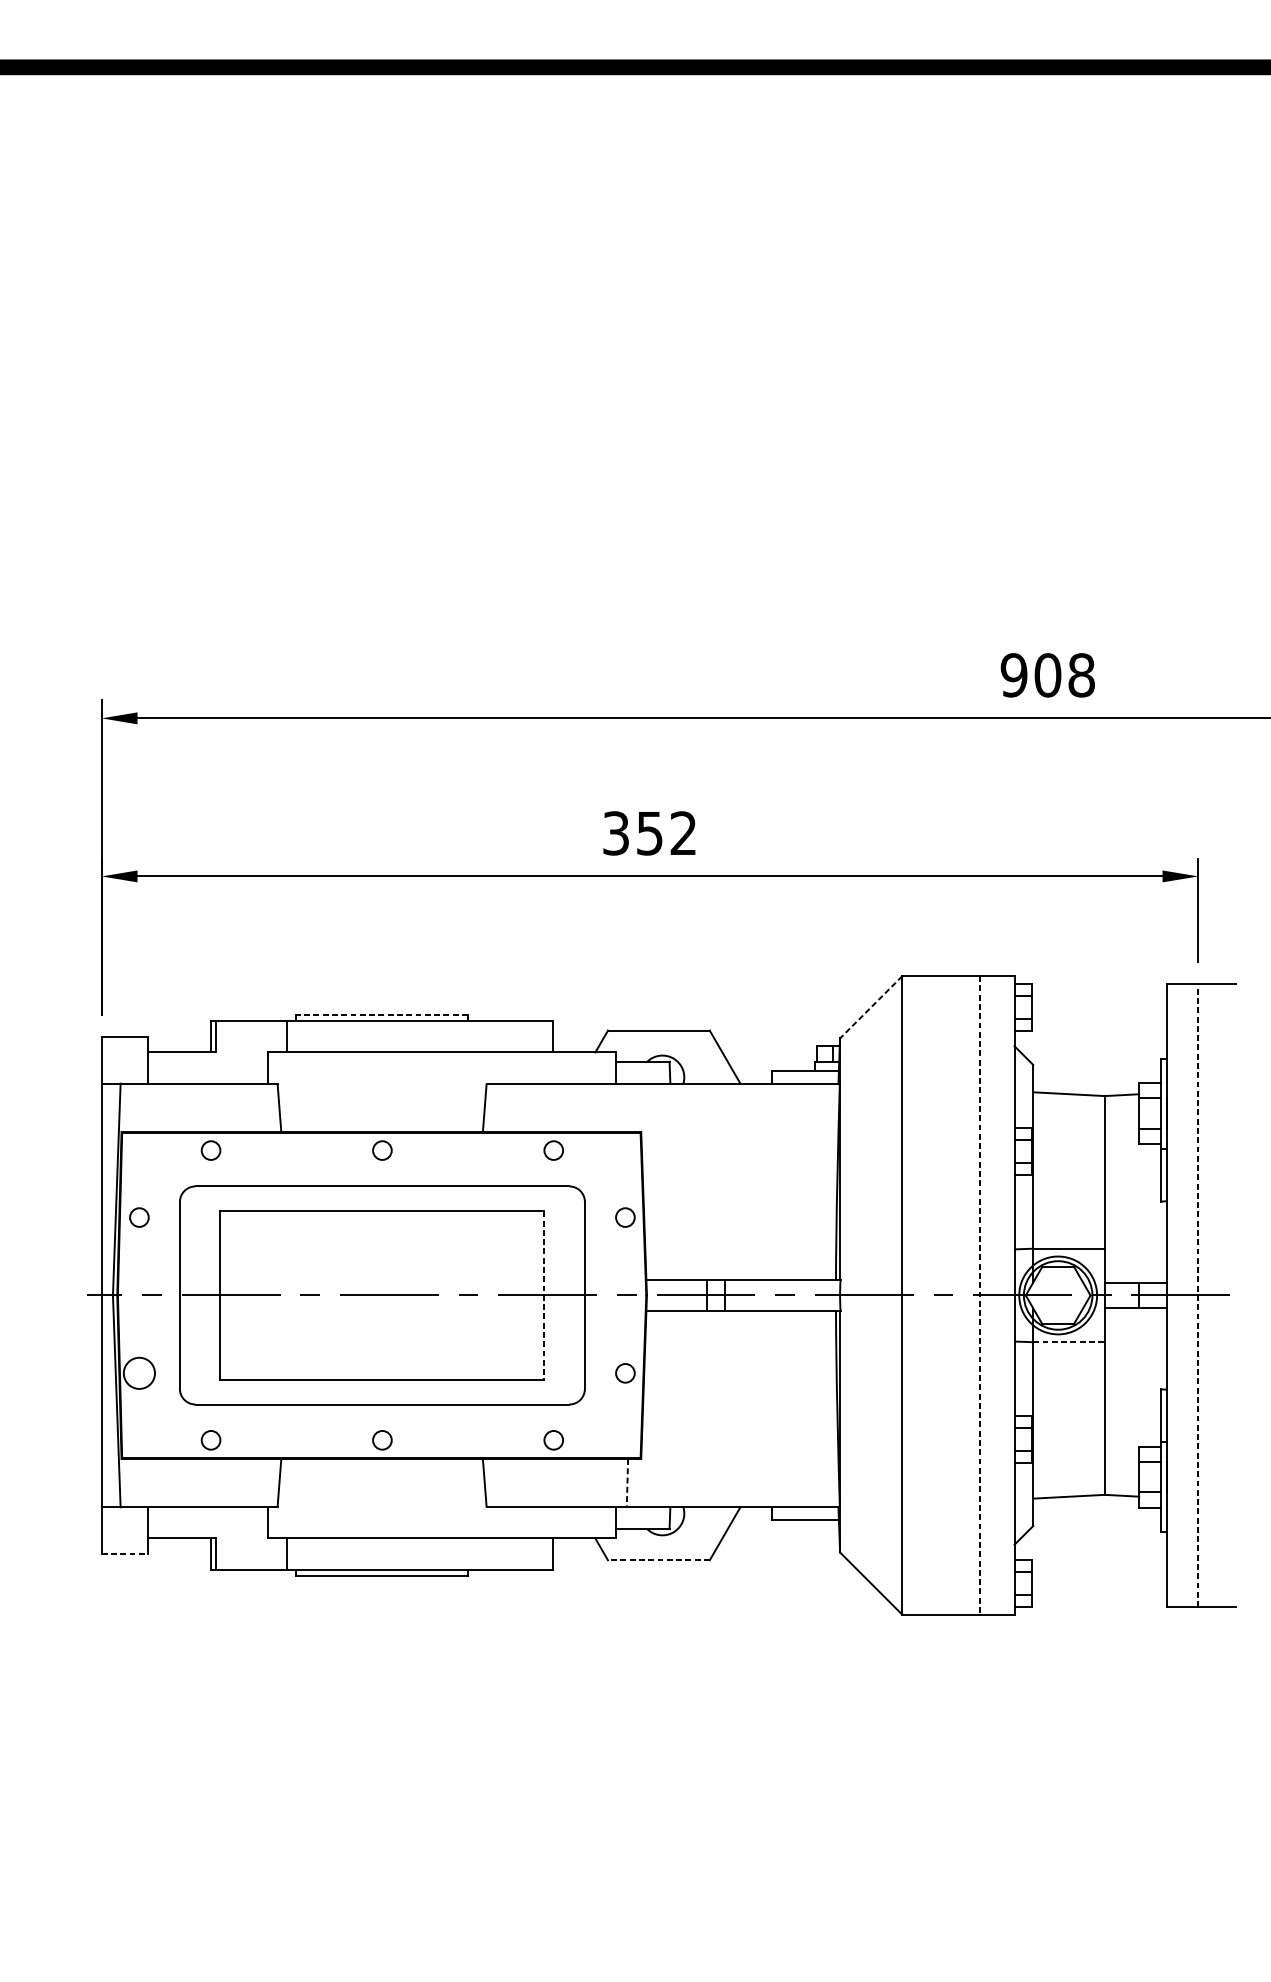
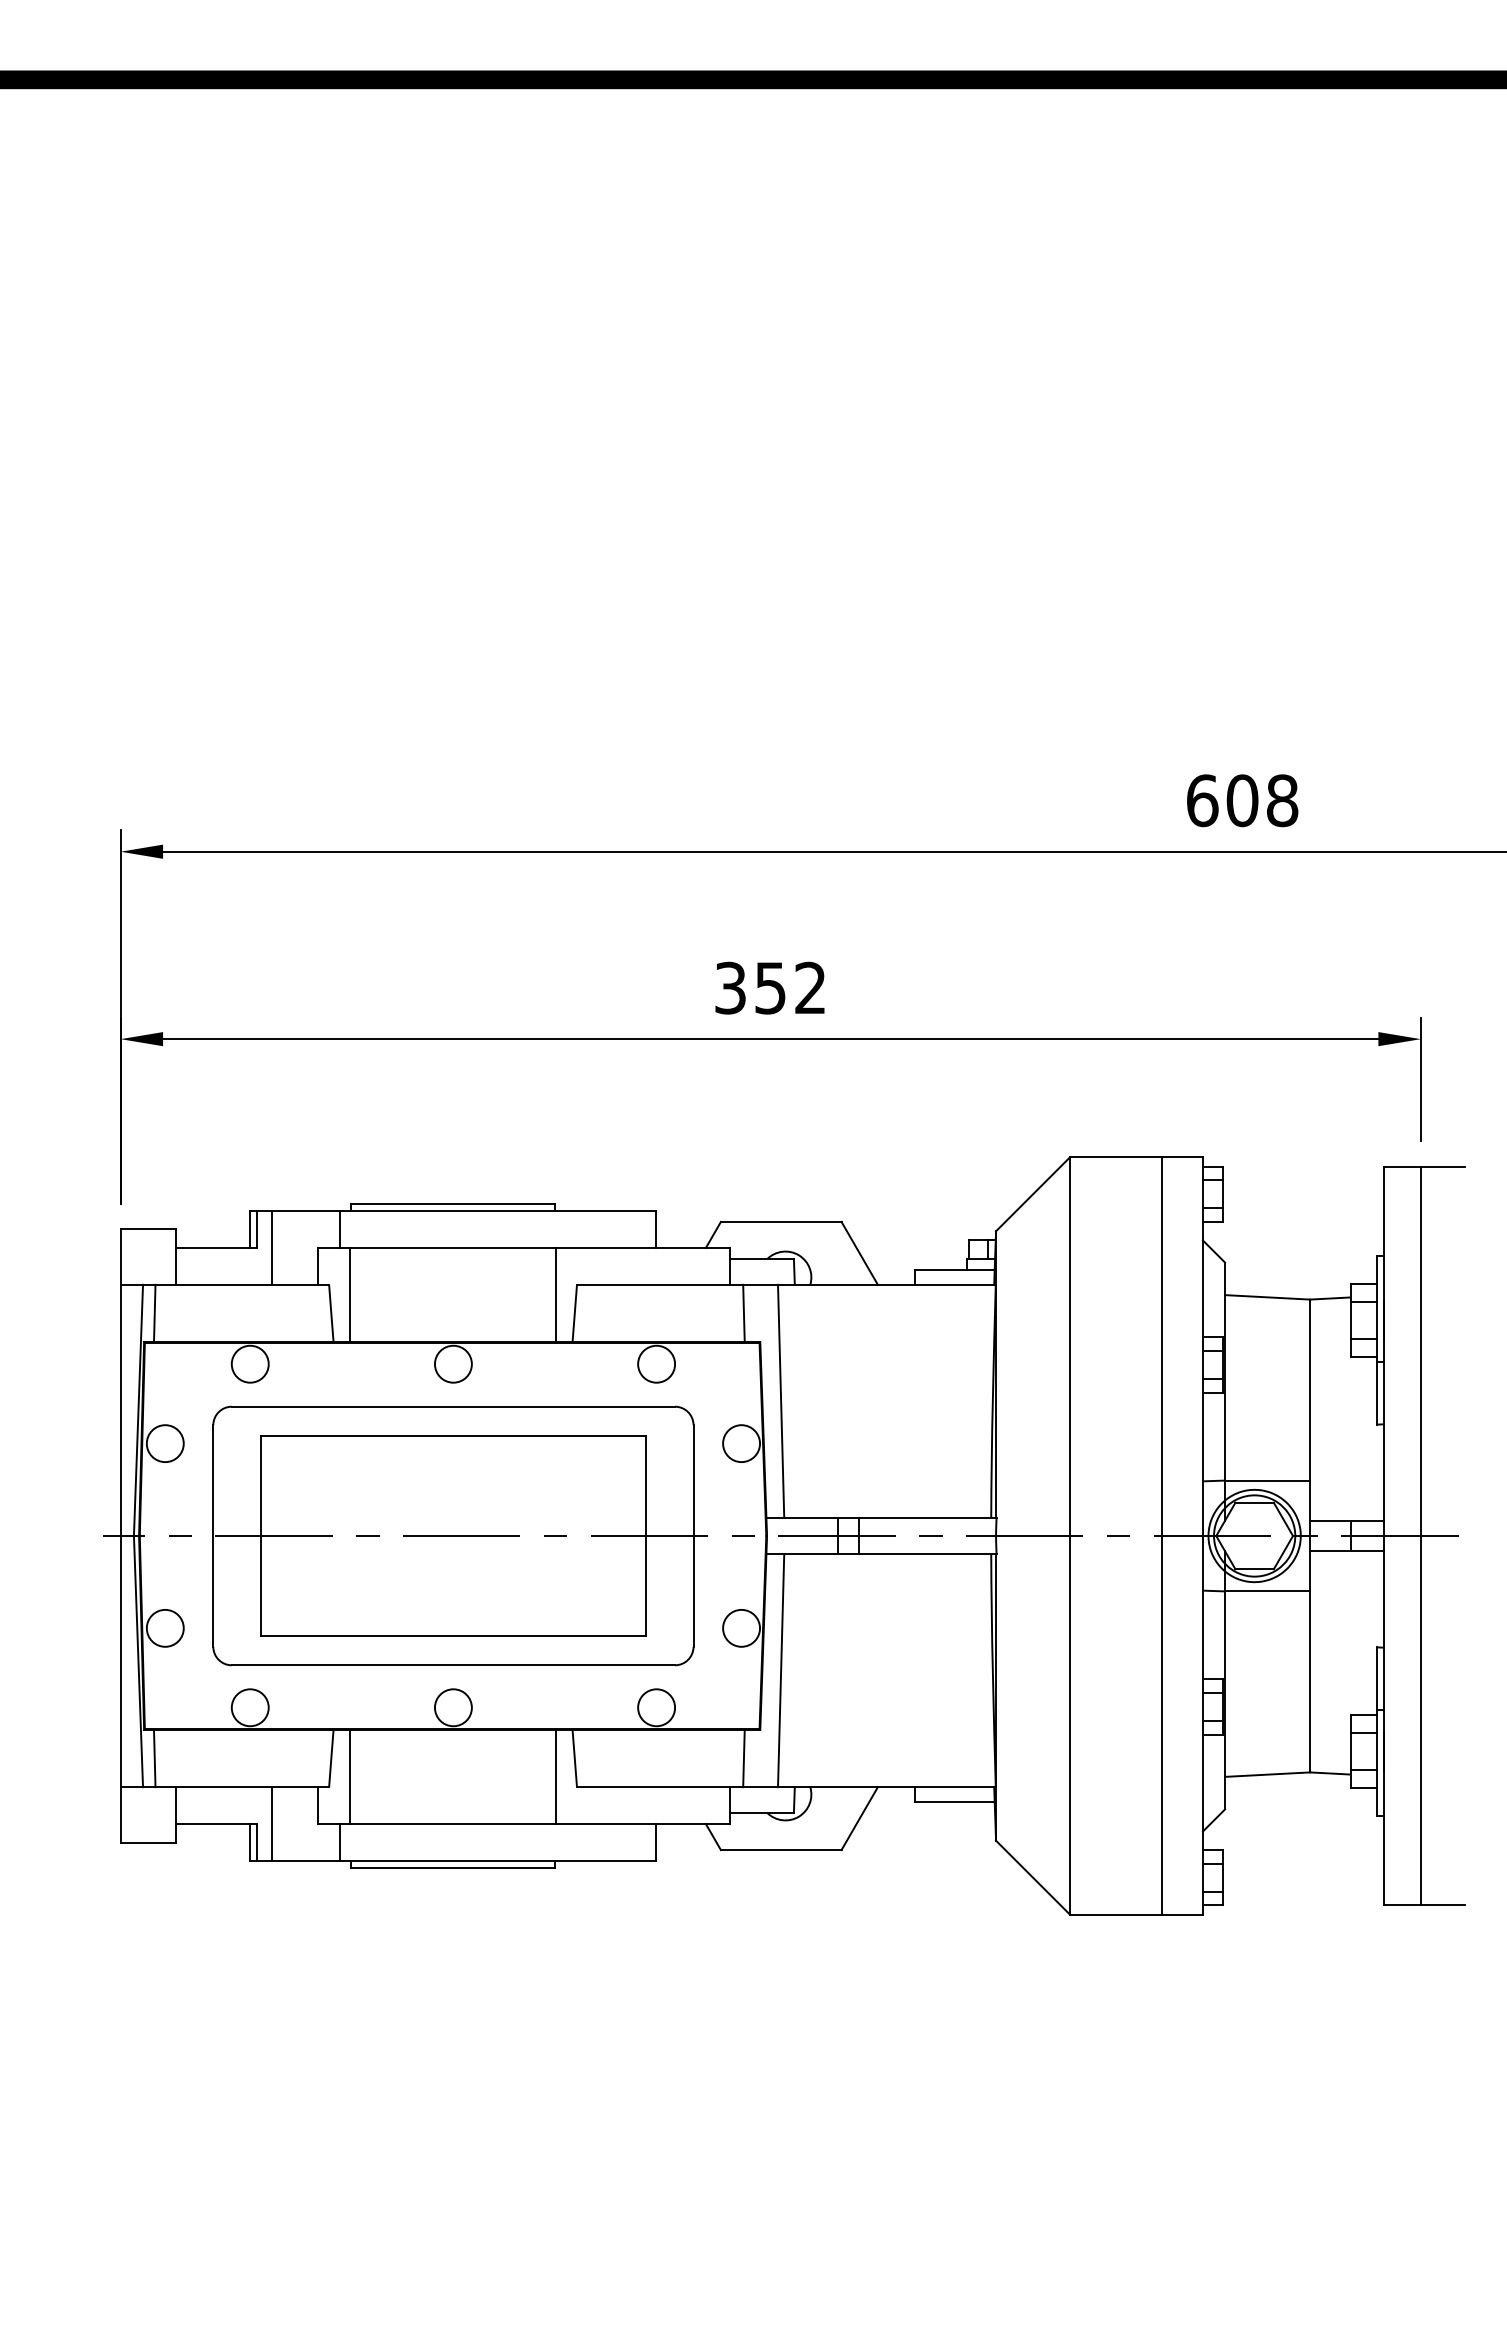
text: (1014, 675) -> (1202, 800), 908 -> 608
line: (870, 1007) -> (1032, 1194), dashed -> solid
line: (382, 1015) -> (453, 1203), dashed -> solid
line: (228, 1052) -> (271, 1247), added
line: (295, 1091) -> (350, 1294), added
line: (468, 1091) -> (555, 1294), added
line: (130, 1107) -> (154, 1313), added
line: (627, 1107) -> (743, 1313), added
circle: (210, 1149) -> (249, 1363), size x1.67
circle: (381, 1149) -> (452, 1363), size x1.67
circle: (553, 1149) -> (656, 1363), size x1.67
line: (659, 1181) -> (781, 1400), added
circle: (138, 1217) -> (164, 1443), size x1.67
circle: (625, 1217) -> (741, 1443), size x1.67
line: (544, 1295) -> (645, 1536), dashed -> solid
line: (980, 1295) -> (1162, 1536), dashed -> solid
line: (1198, 1295) -> (1420, 1535), dashed -> solid
line: (1069, 1342) -> (1268, 1591), dashed -> solid
circle: (625, 1372) -> (741, 1627), size x1.67
line: (659, 1408) -> (781, 1670), added
circle: (210, 1440) -> (249, 1707), size x1.67
circle: (381, 1440) -> (452, 1707), size x1.67
circle: (553, 1440) -> (656, 1707), size x1.67
line: (130, 1483) -> (154, 1758), added
line: (627, 1483) -> (743, 1758), dashed -> solid
line: (295, 1498) -> (350, 1776), added
line: (468, 1498) -> (555, 1776), added
line: (228, 1538) -> (271, 1824), added
line: (125, 1553) -> (148, 1842), dashed -> solid
line: (658, 1559) -> (780, 1849), dashed -> solid

